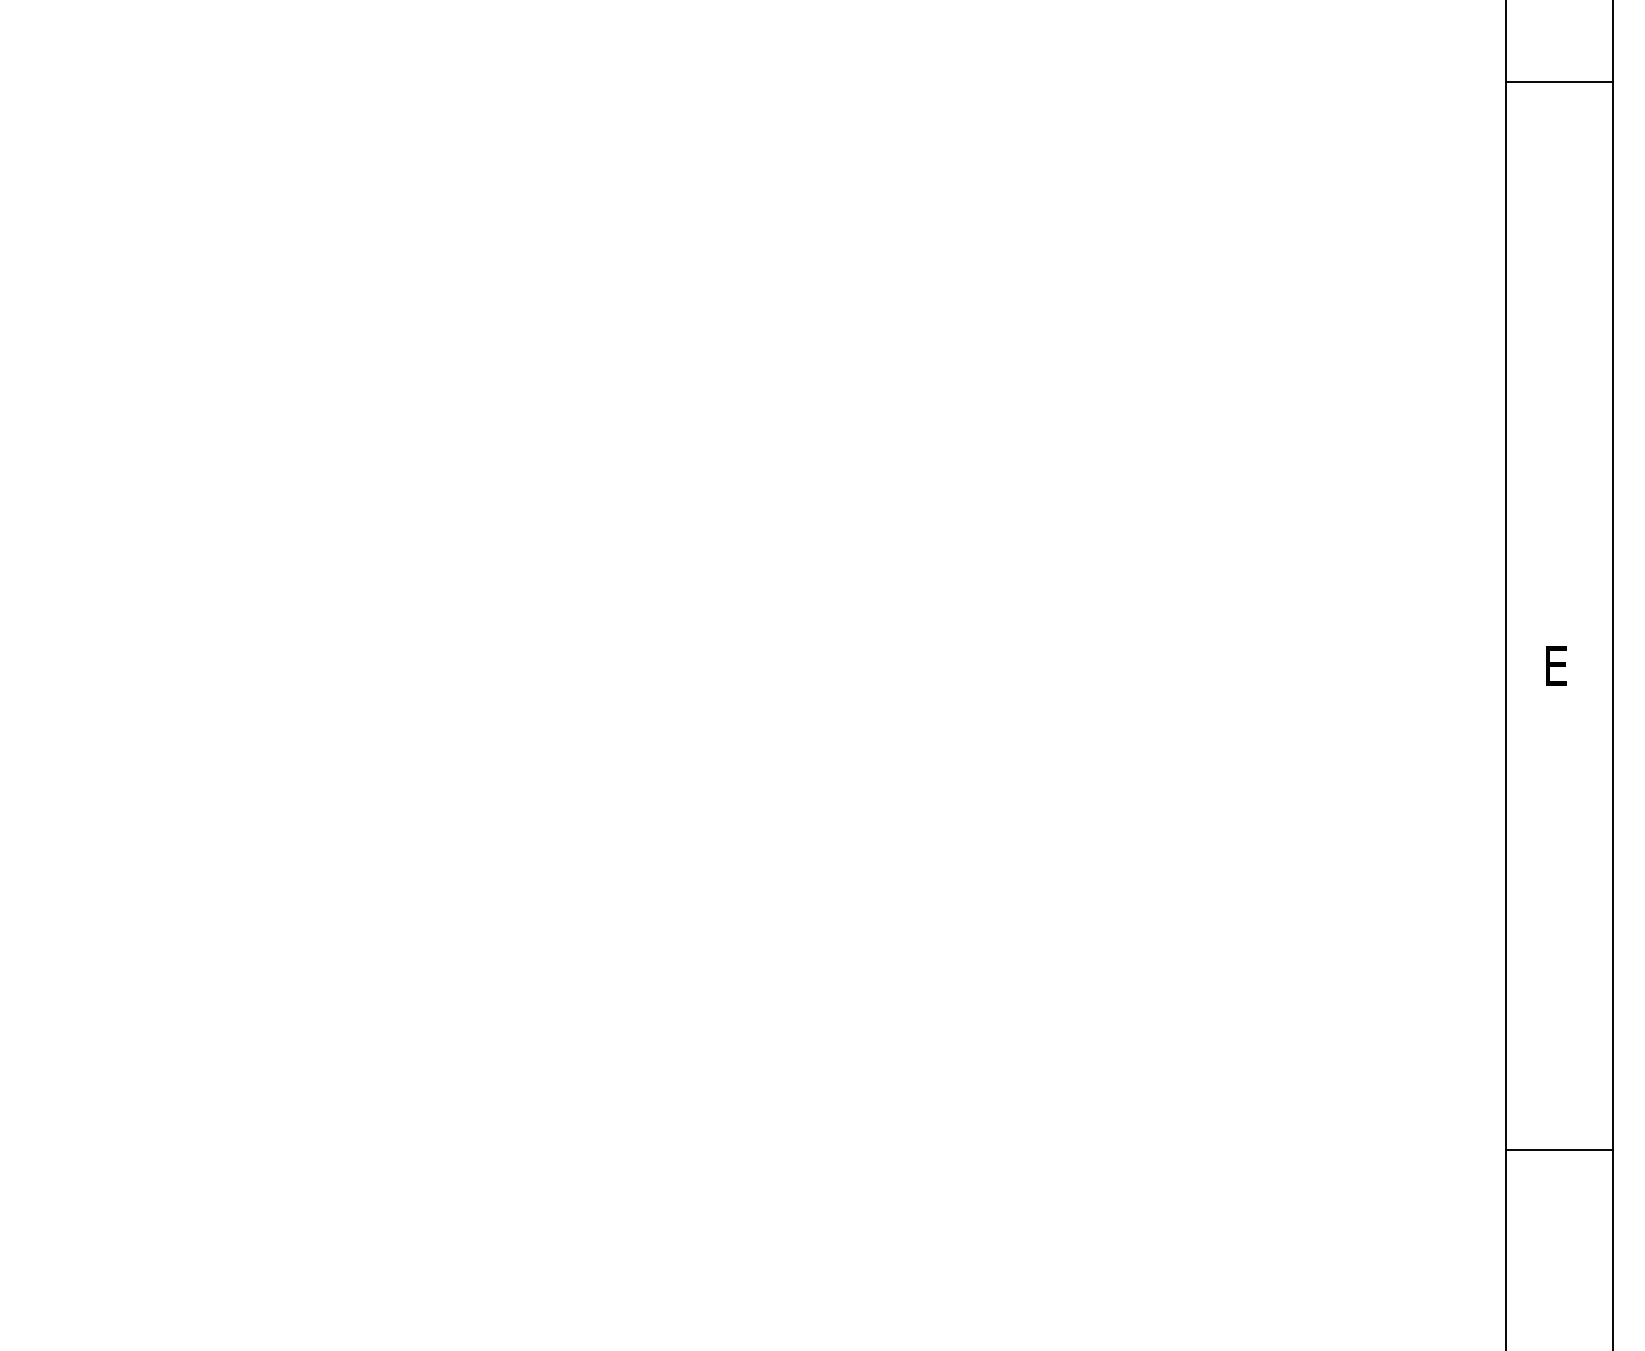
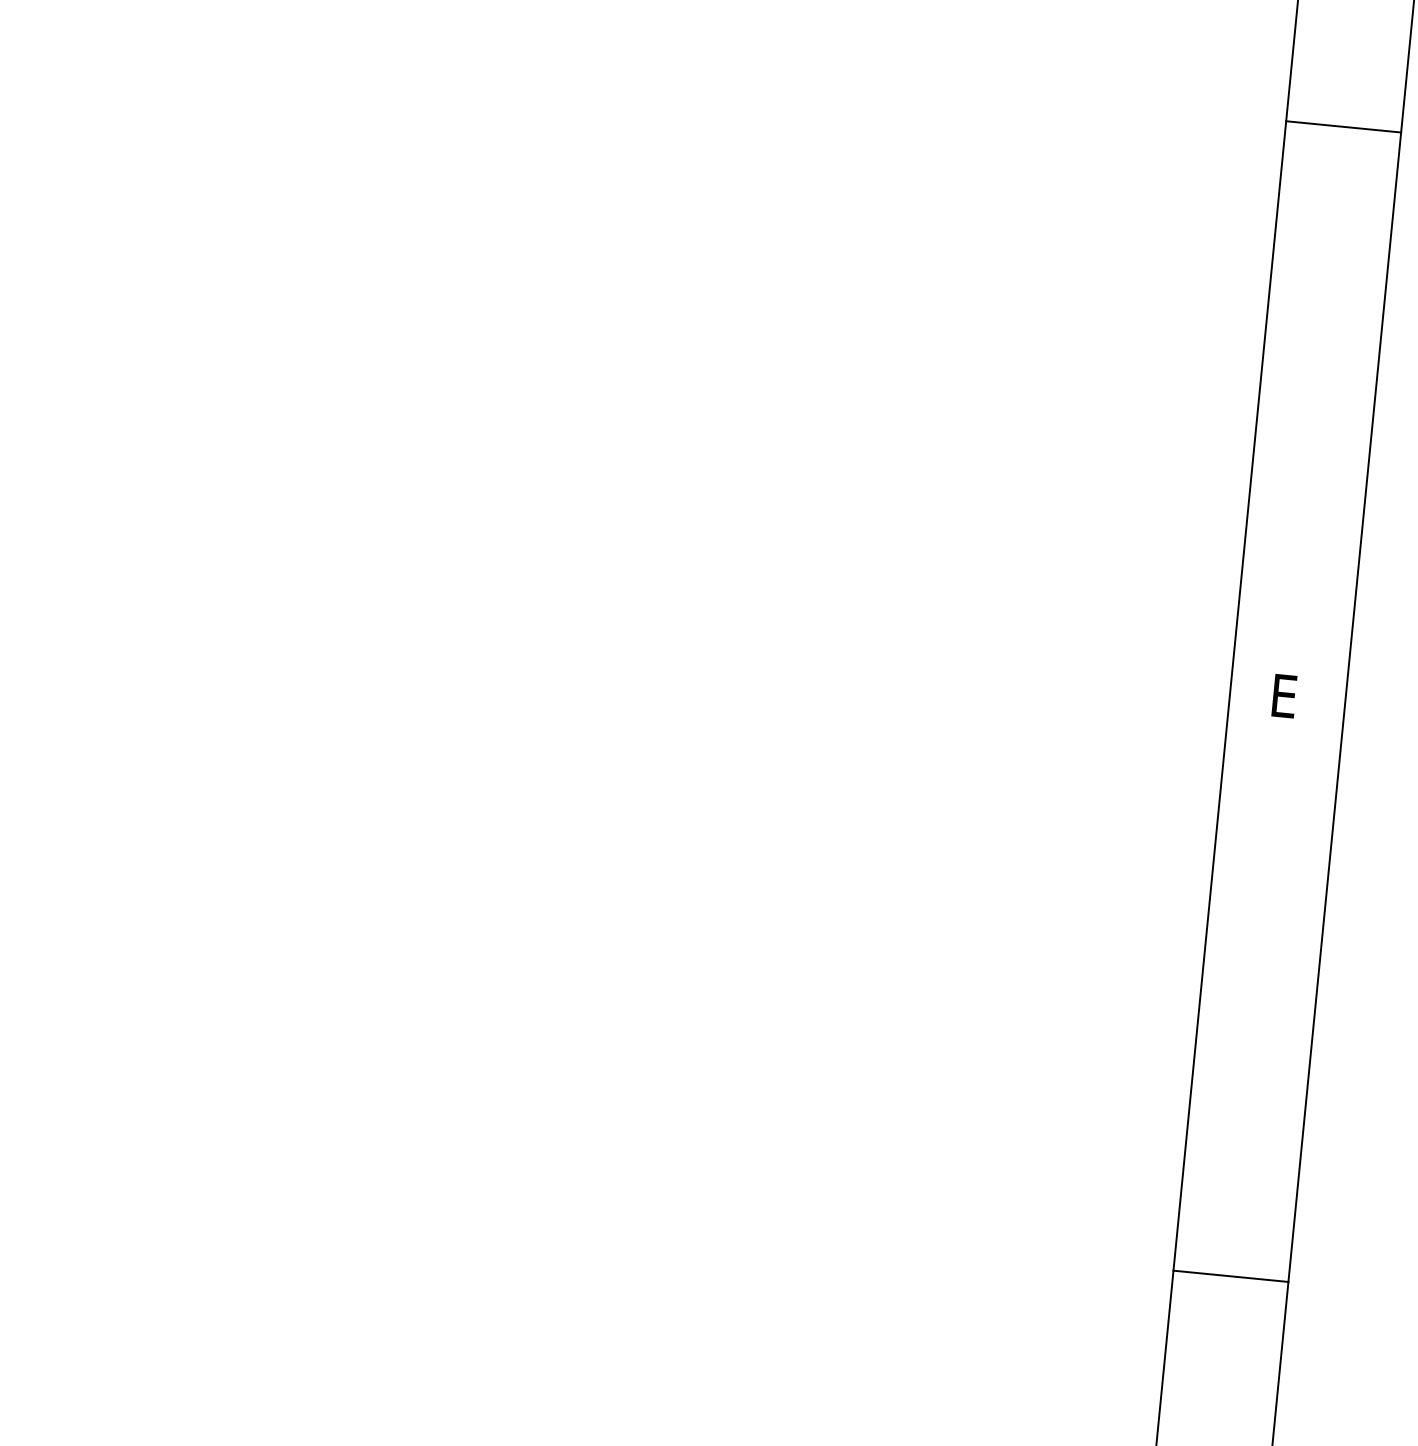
line: (1559, 82) -> (1343, 127), moved
line: (1559, 1150) -> (1230, 1276), moved

